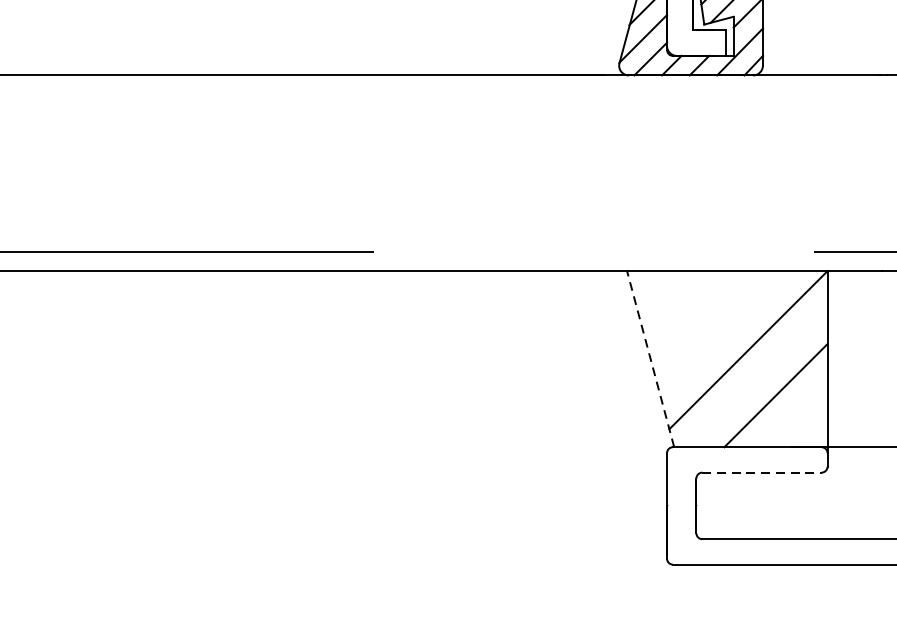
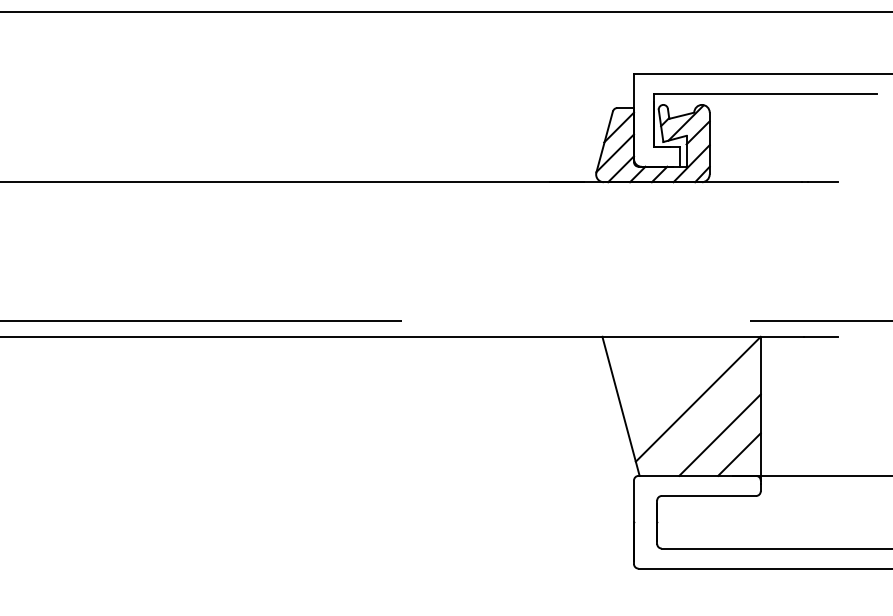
line: (649, 358) -> (620, 405), dashed -> solid
line: (800, 420) -> (739, 454), added
line: (762, 472) -> (709, 495), dashed -> solid

